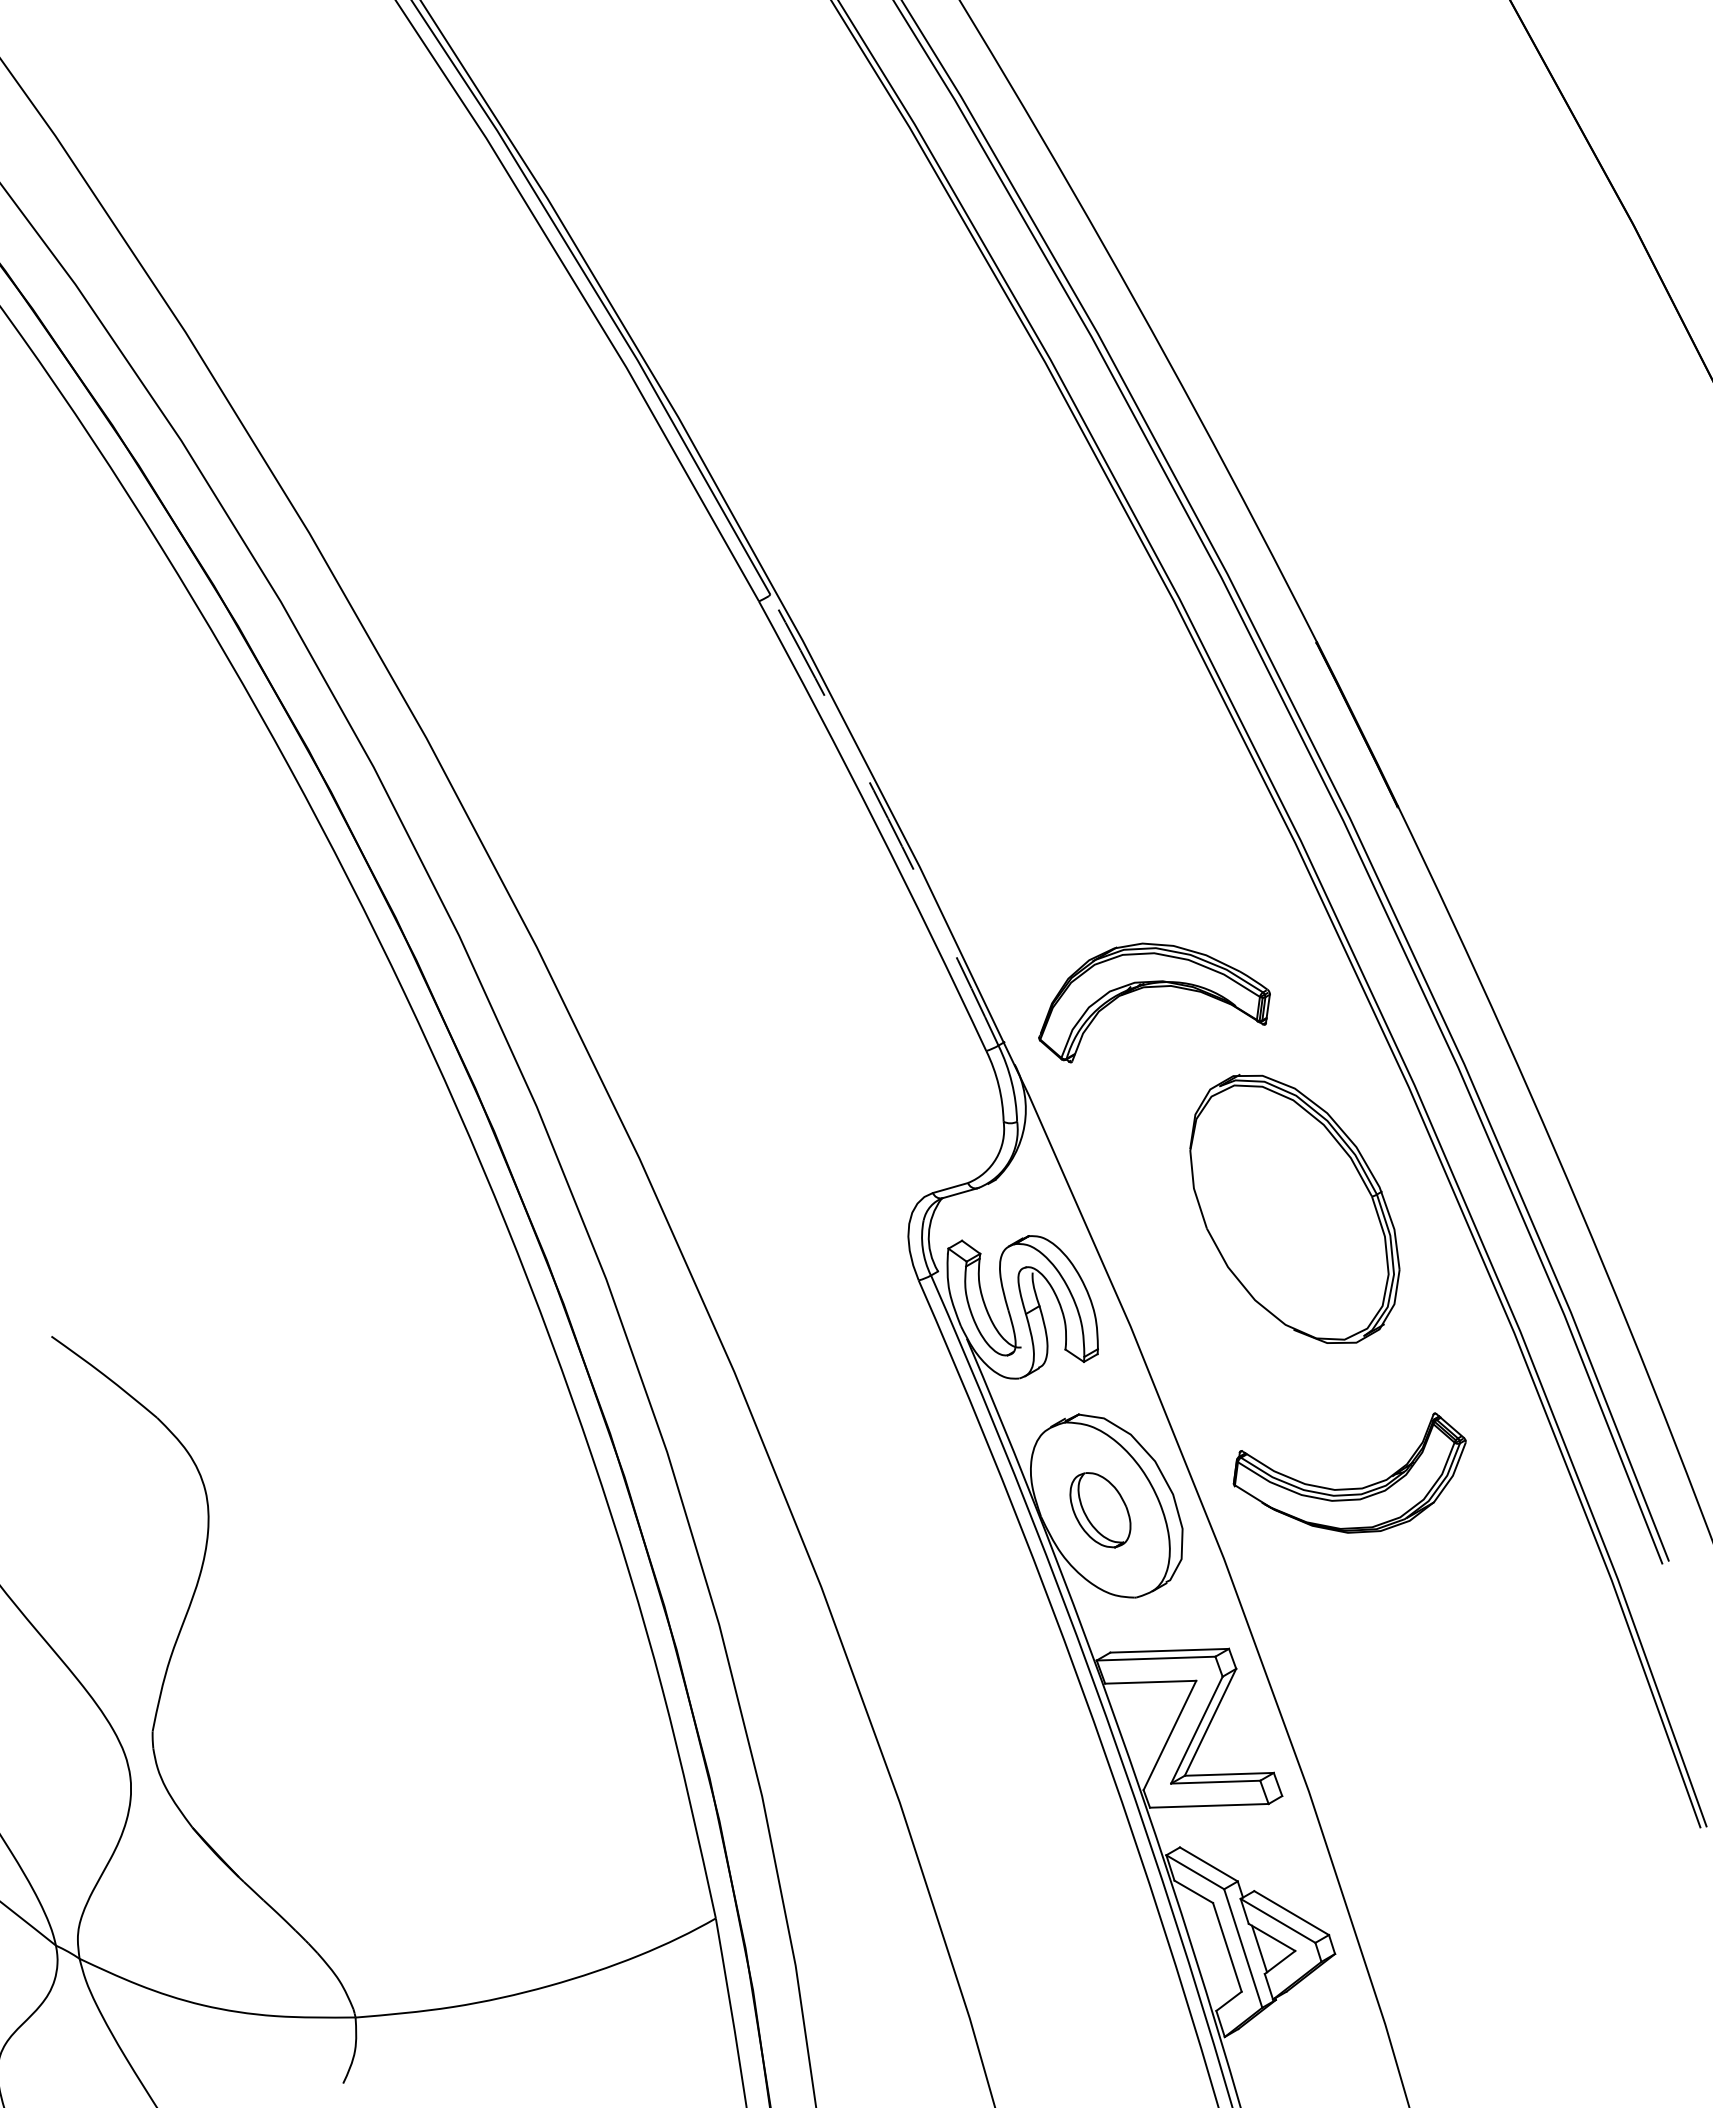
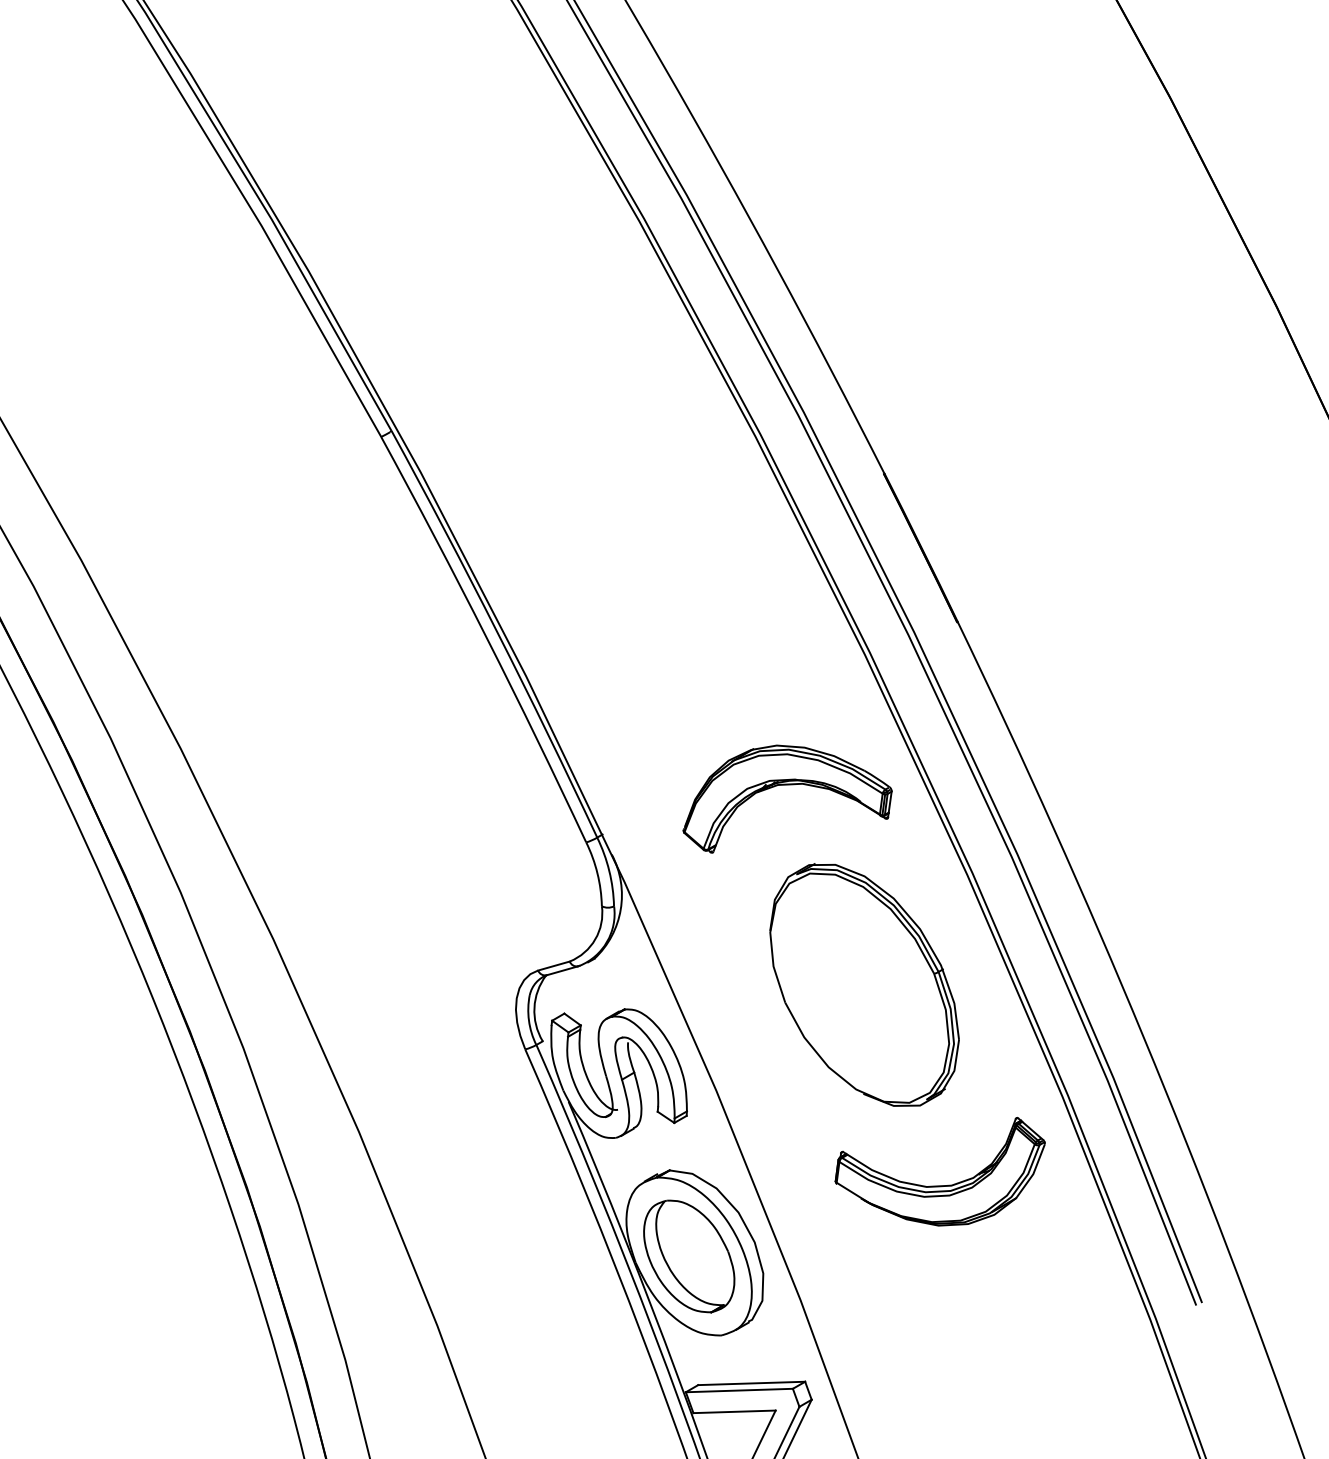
arc: (887, 818) -> (497, 632), dashed -> solid
part: (1154, 987) -> (787, 785), moved
part: (1349, 1488) -> (940, 1185), moved
part: (1100, 1510) -> (689, 1256), size x1.67

